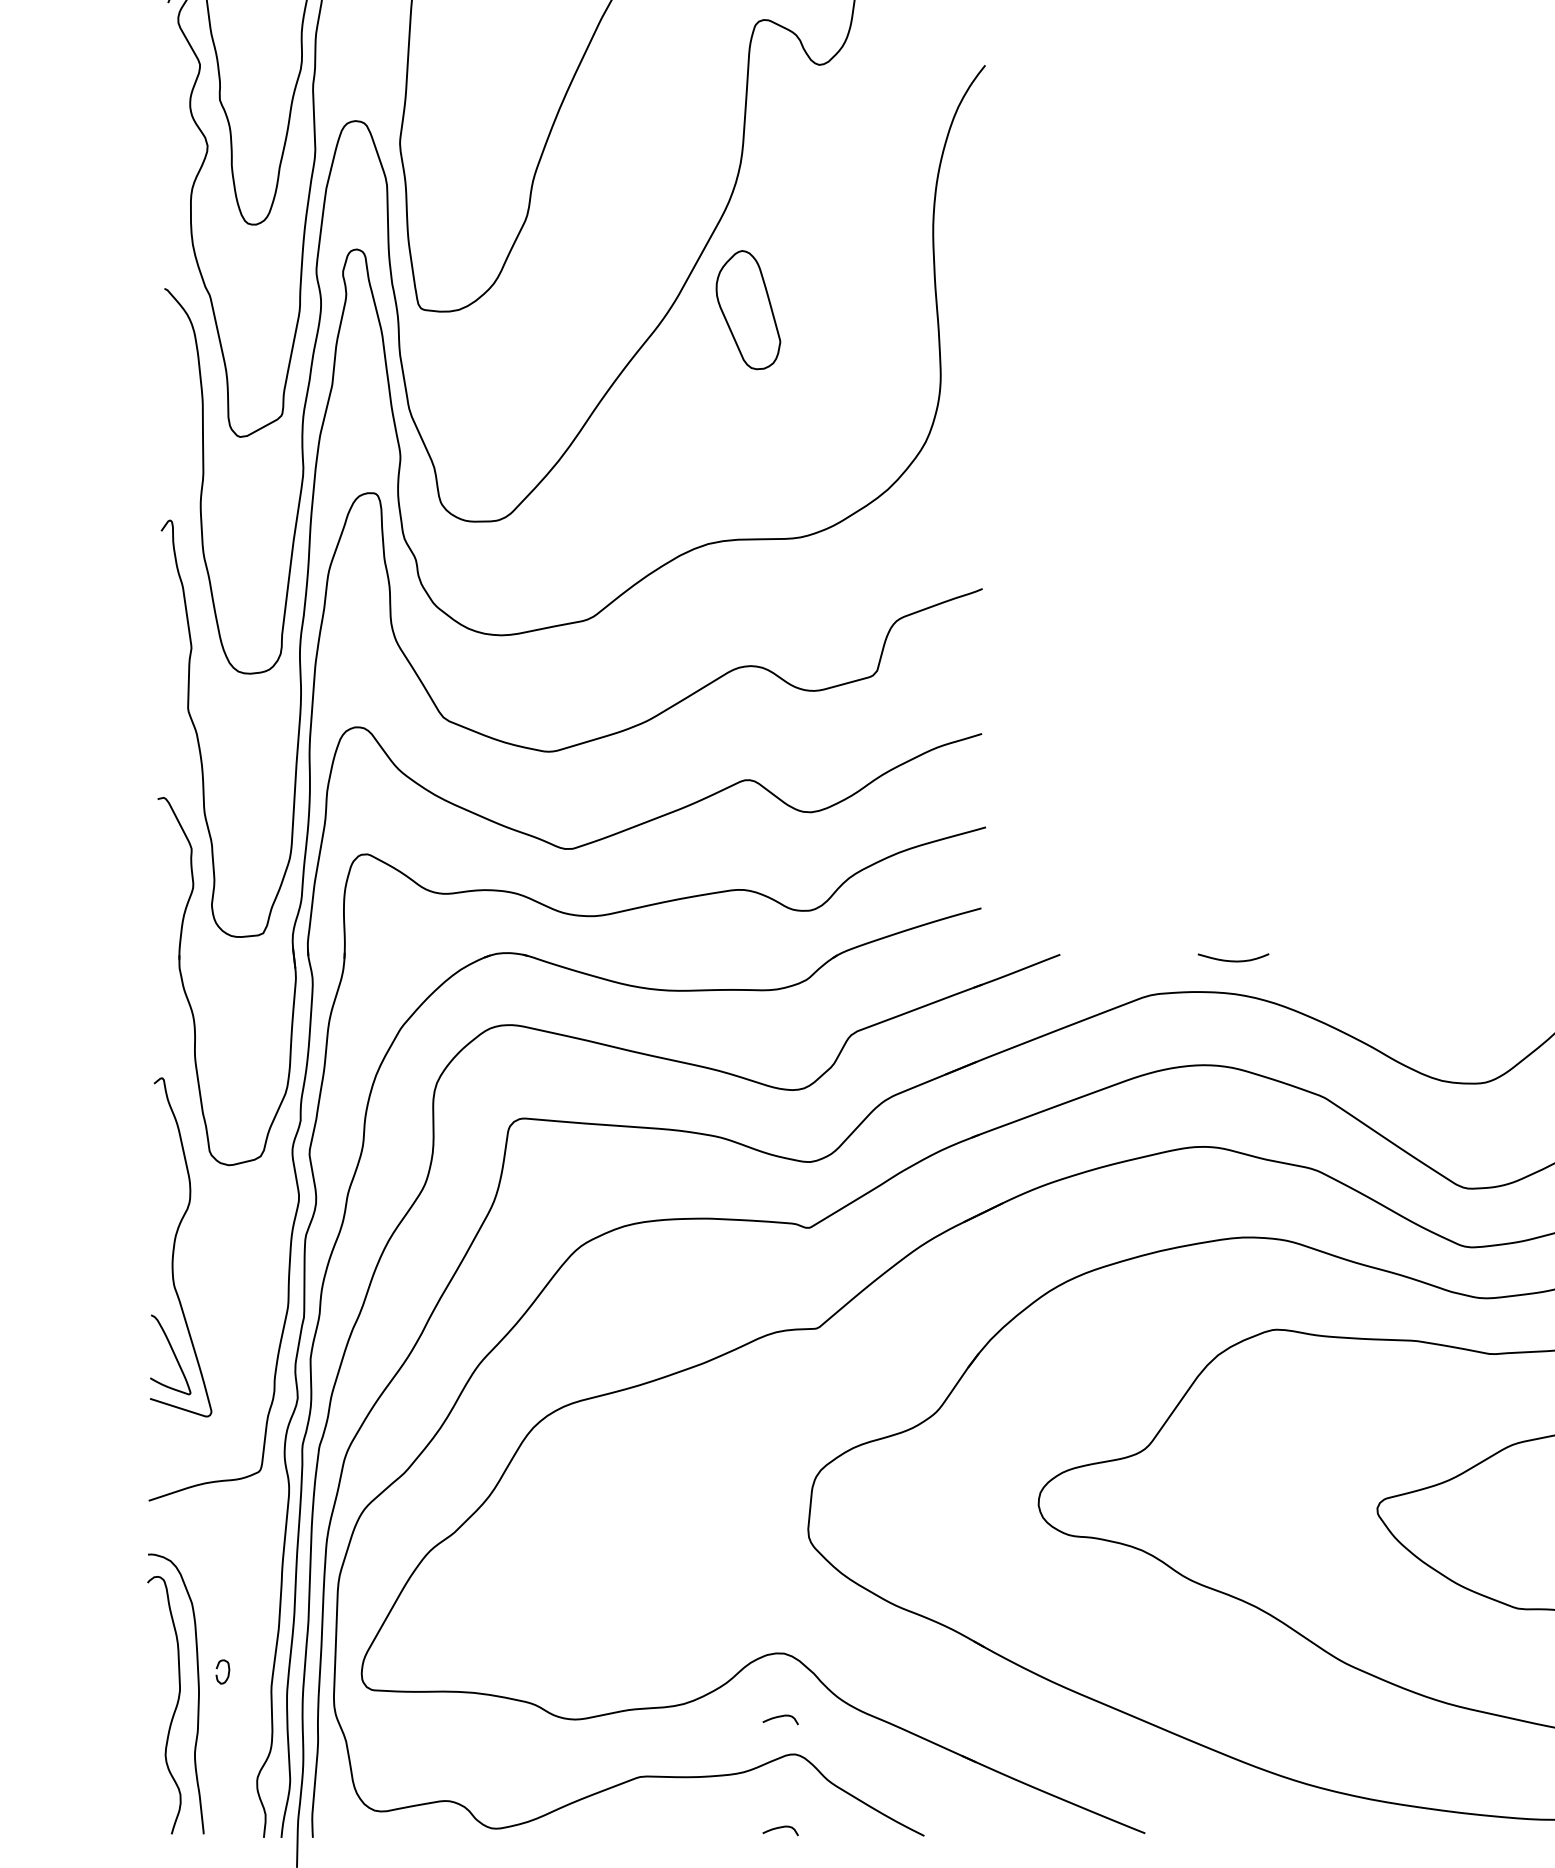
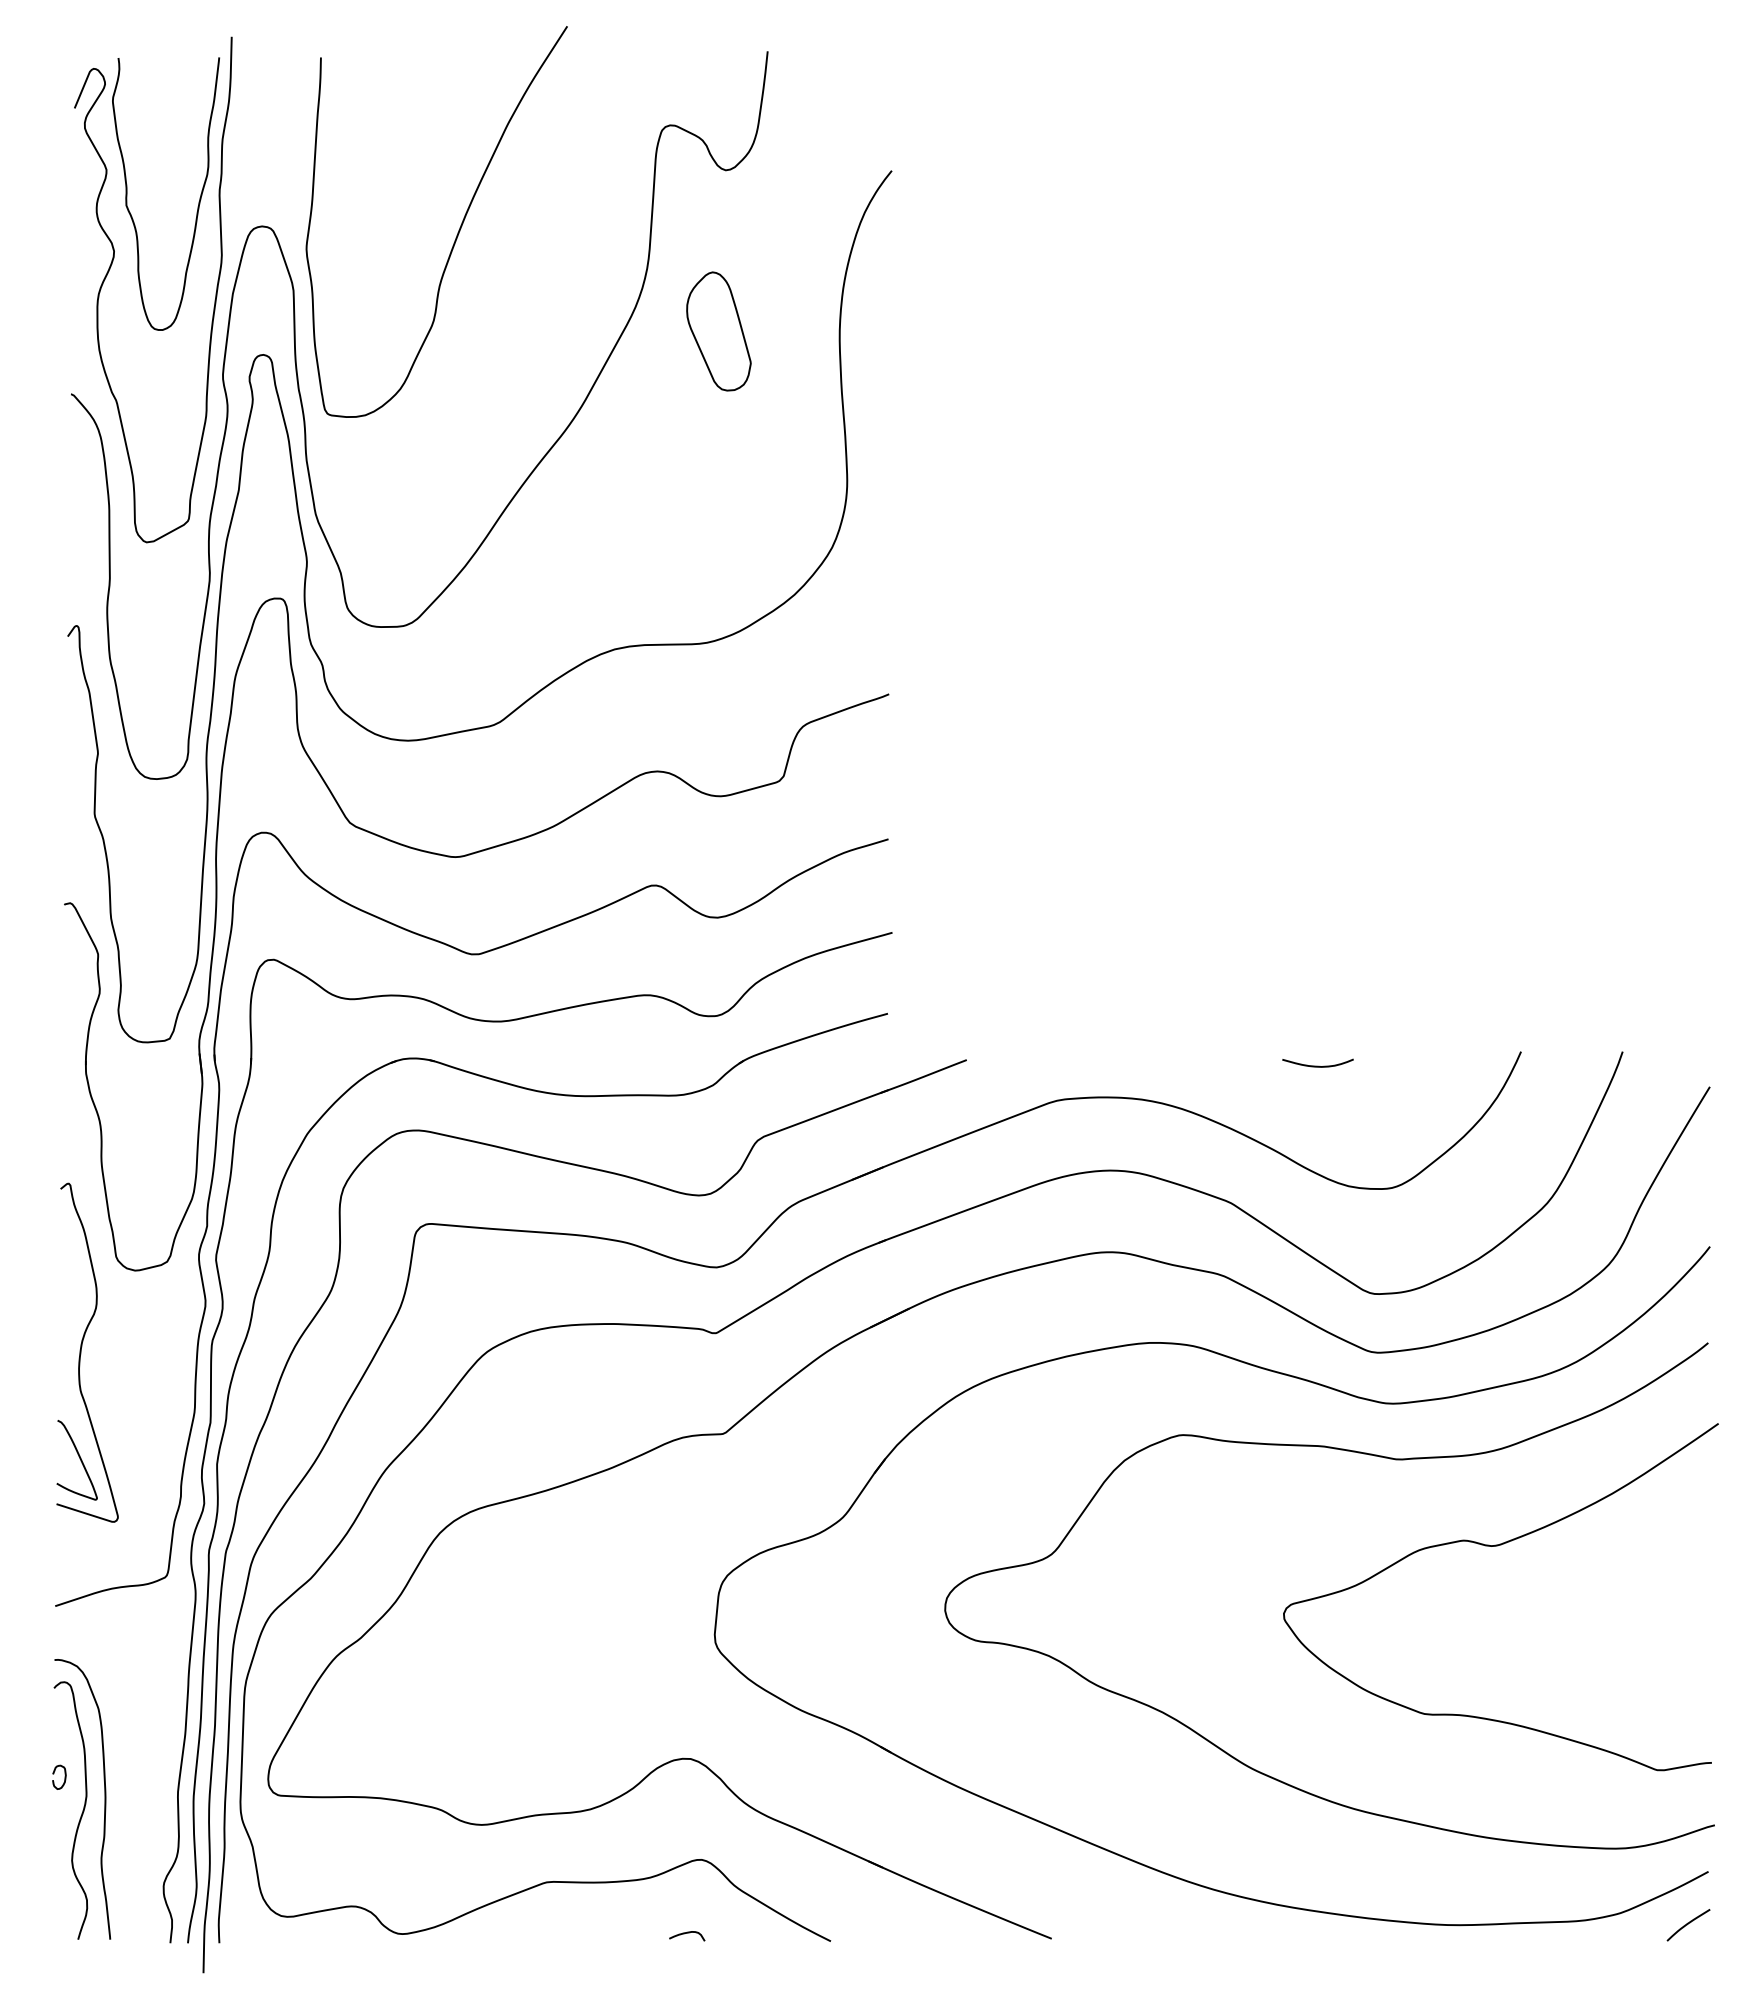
part: (748, 310) -> (718, 331), moved
curve: (1233, 960) -> (1317, 1065), moved
curve: (228, 1671) -> (64, 1776), moved
curve: (781, 1717) -> (687, 1822), removed

